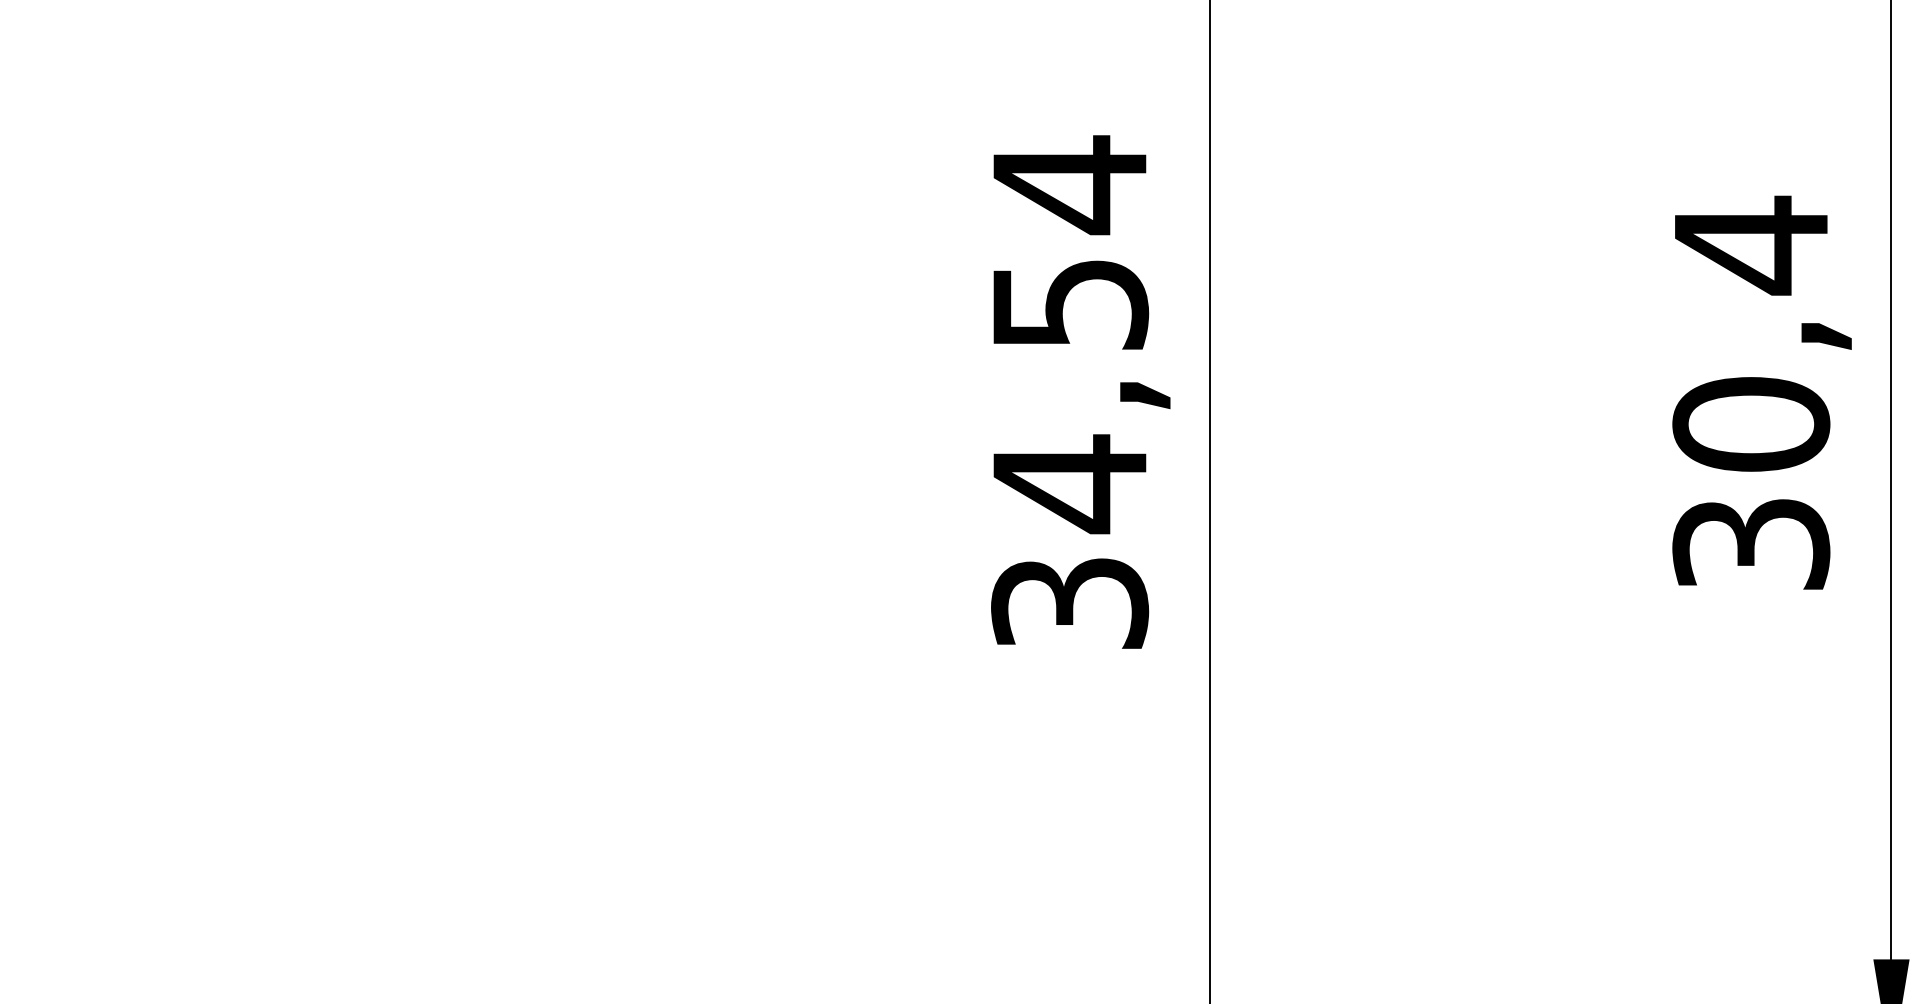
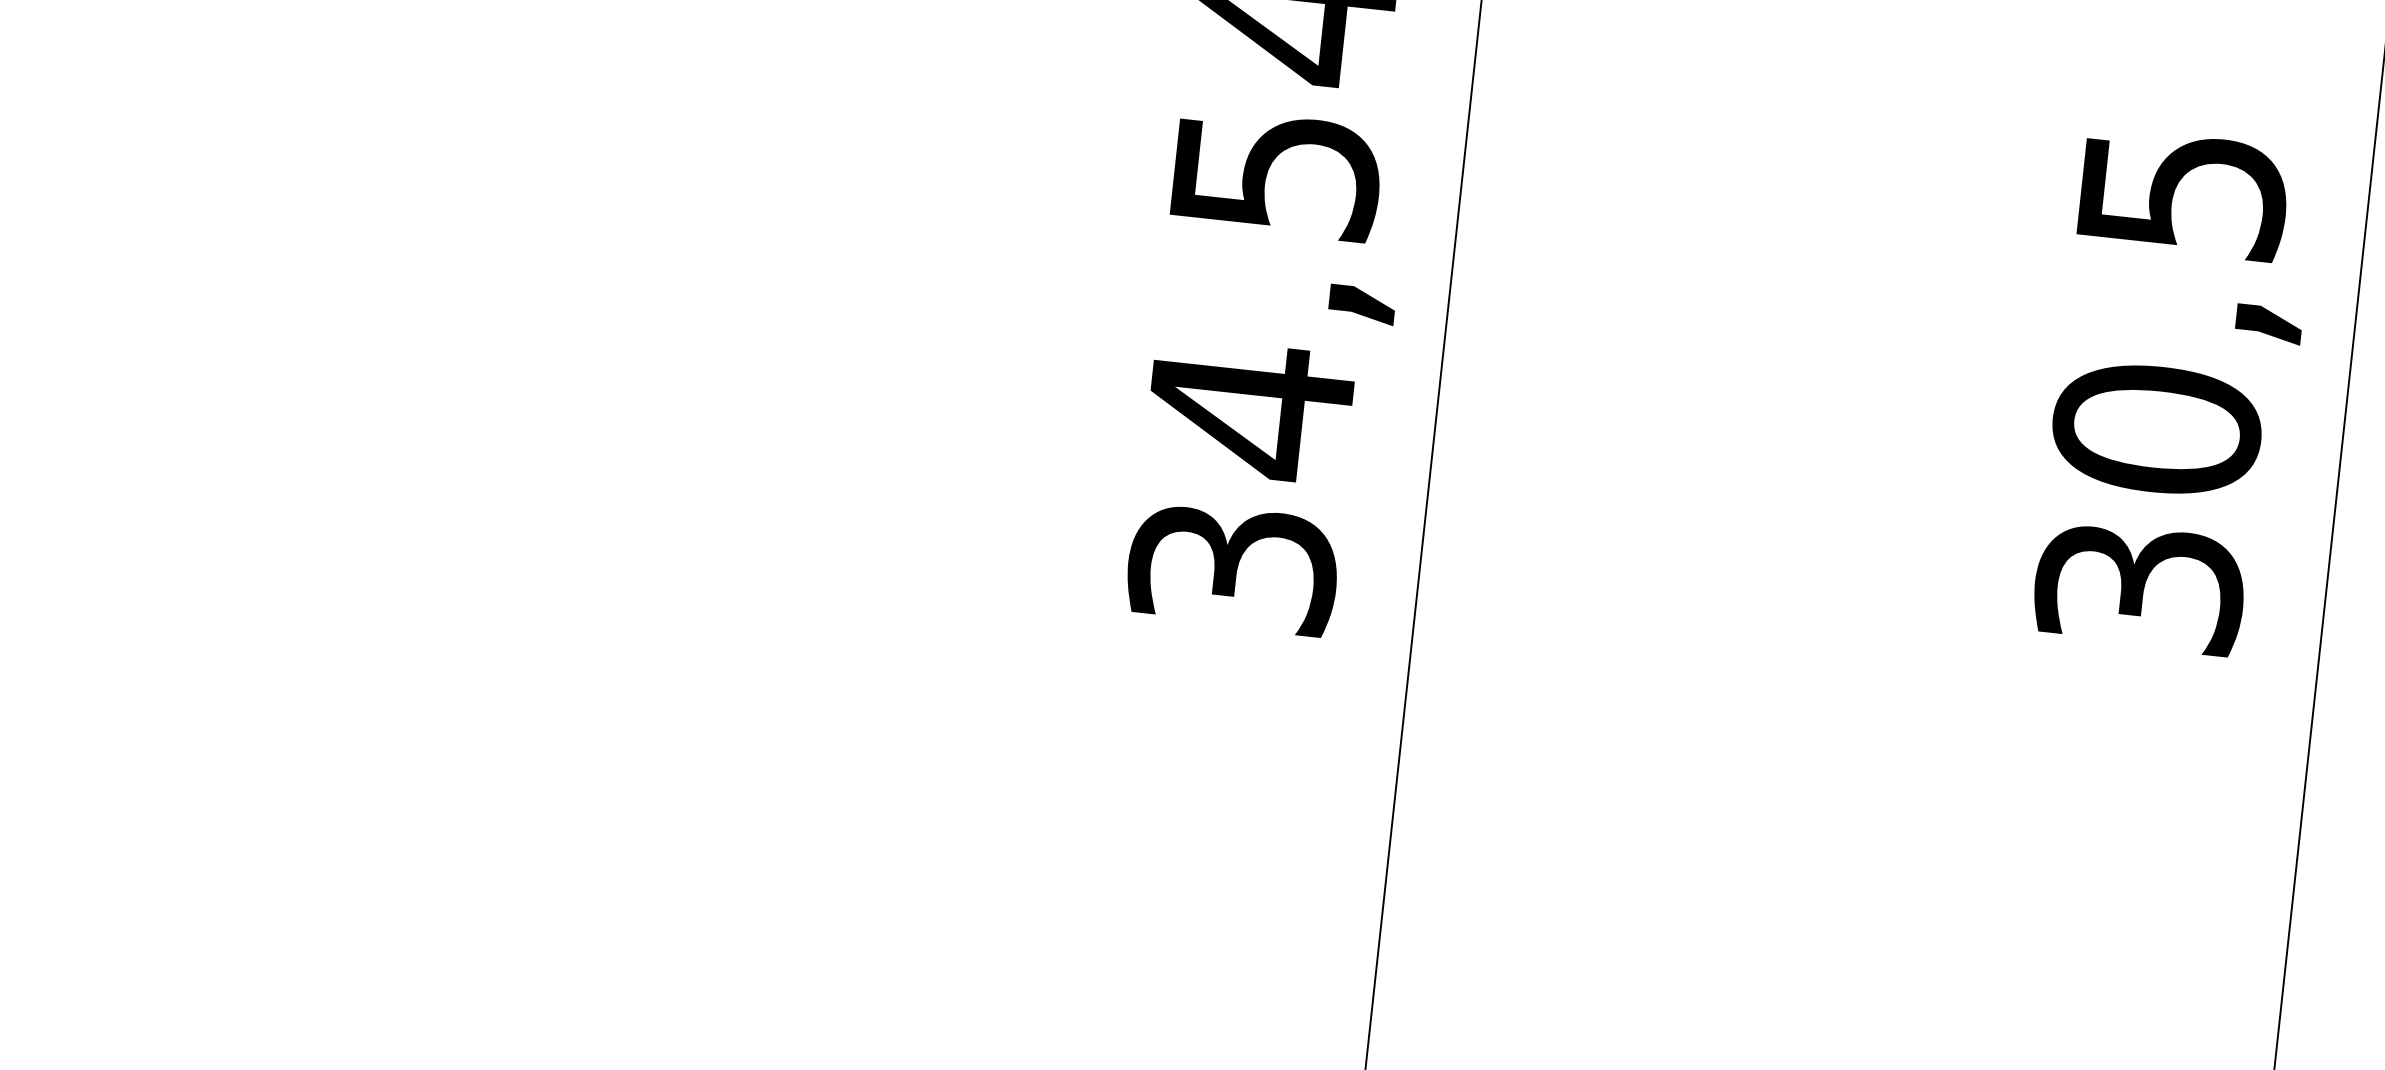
text: (1752, 245) -> (2184, 193), 30,4 -> 30,5

